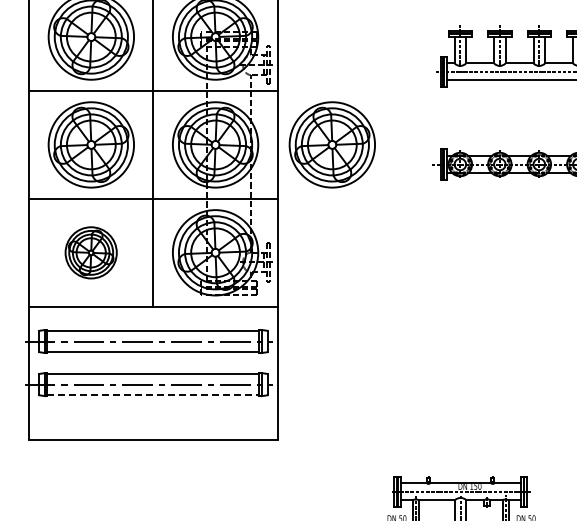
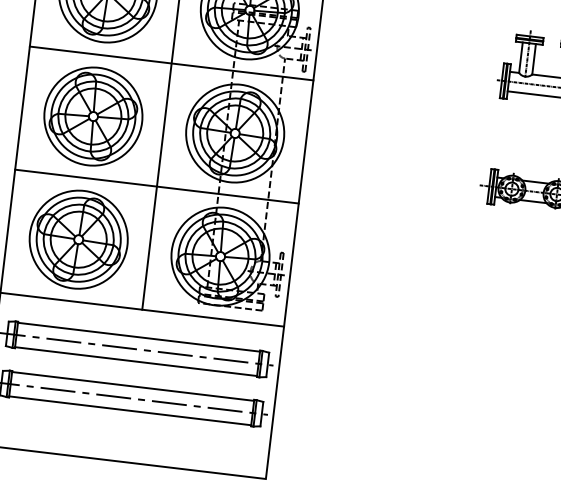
part: (331, 144) -> (367, 148), removed
part: (90, 252) -> (77, 239), size x1.67
line: (153, 395) -> (130, 411), dashed -> solid

